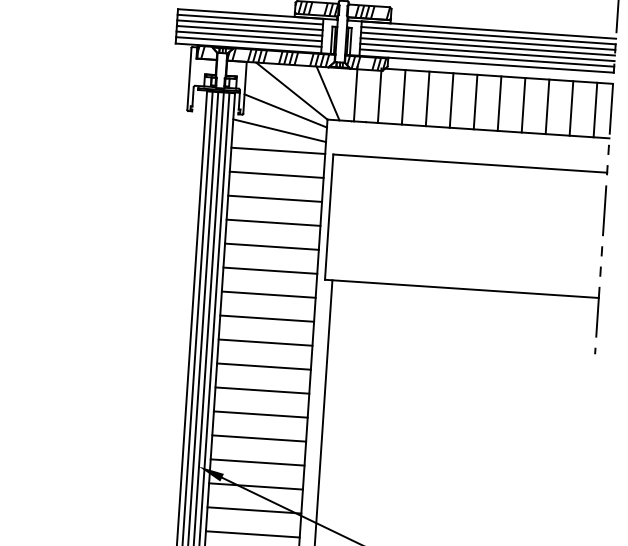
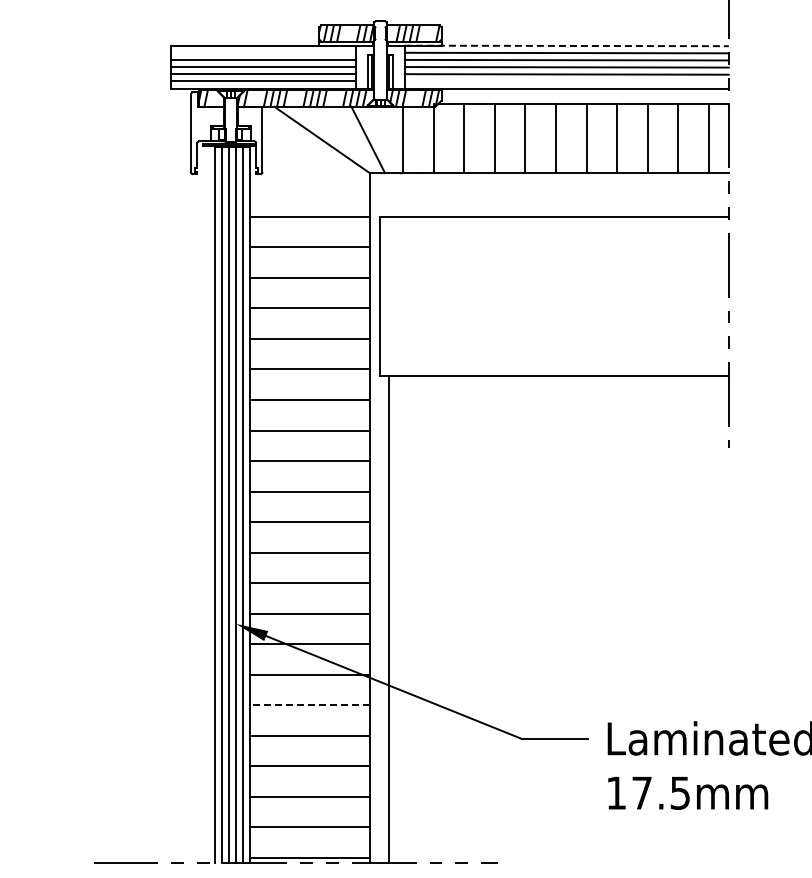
line: (250, 19) -> (263, 52), removed
line: (488, 29) -> (566, 45), solid -> dashed
line: (486, 57) -> (566, 81), removed
line: (285, 110) -> (315, 165), removed
line: (279, 130) -> (309, 190), removed
line: (252, 534) -> (309, 705), solid -> dashed

